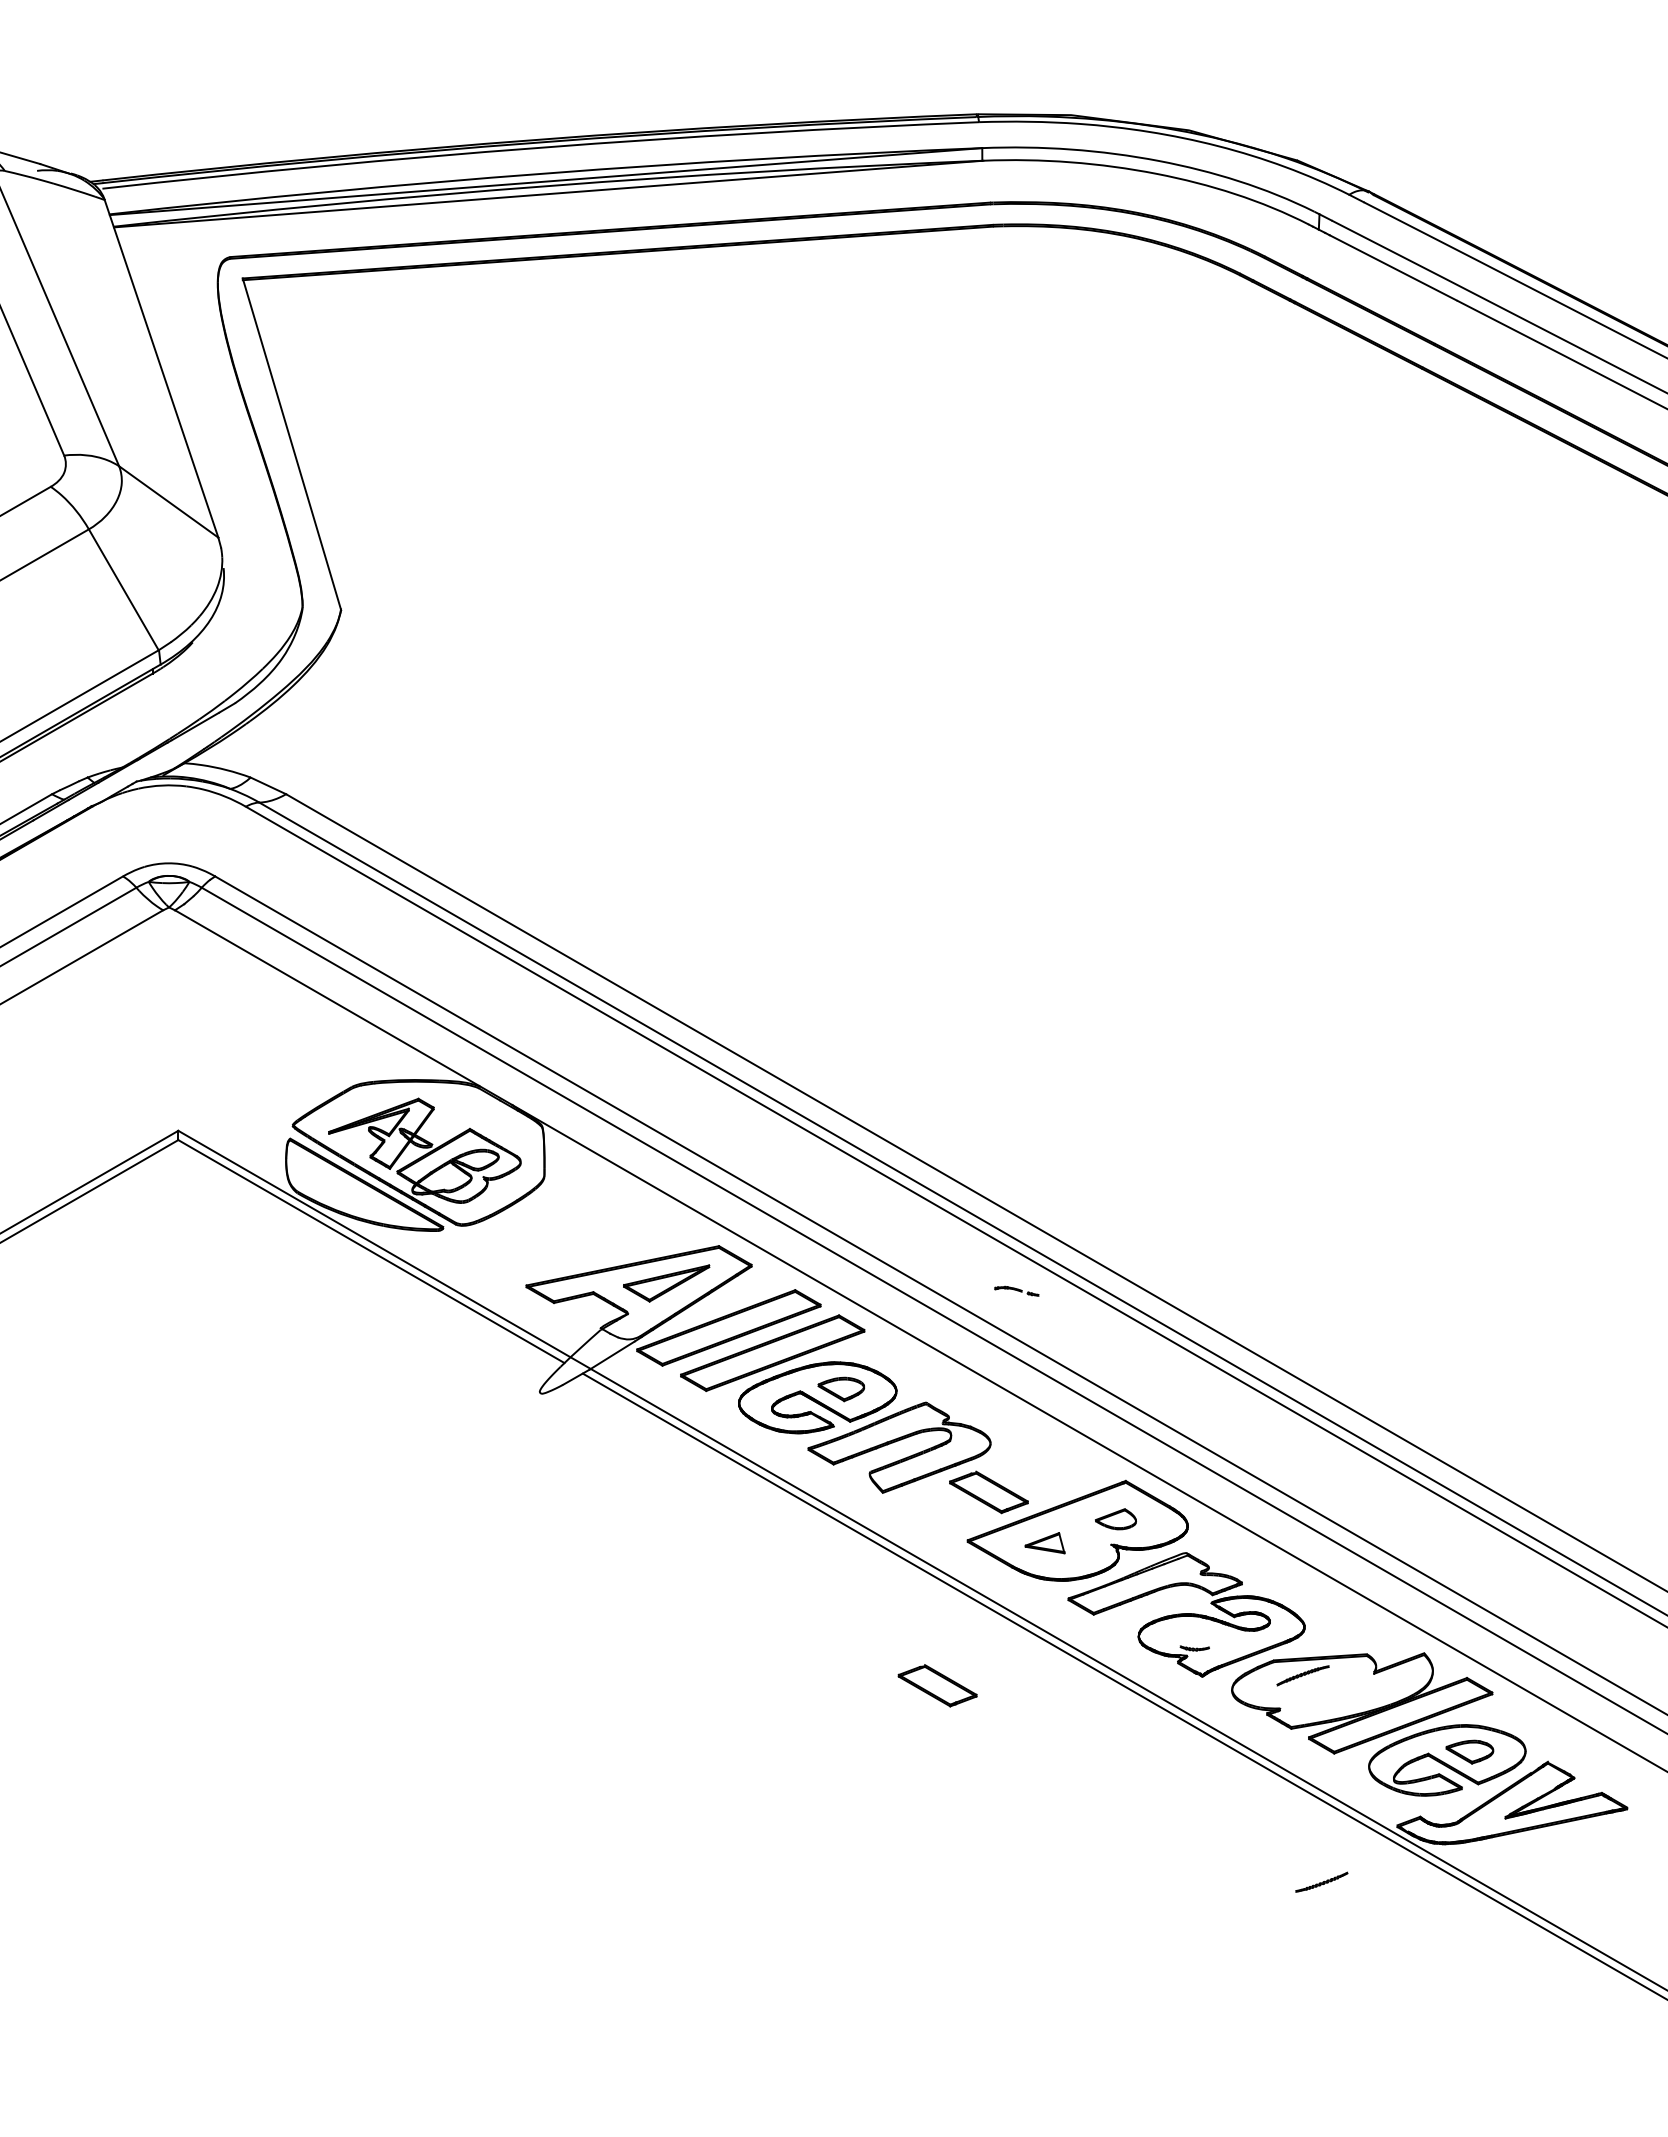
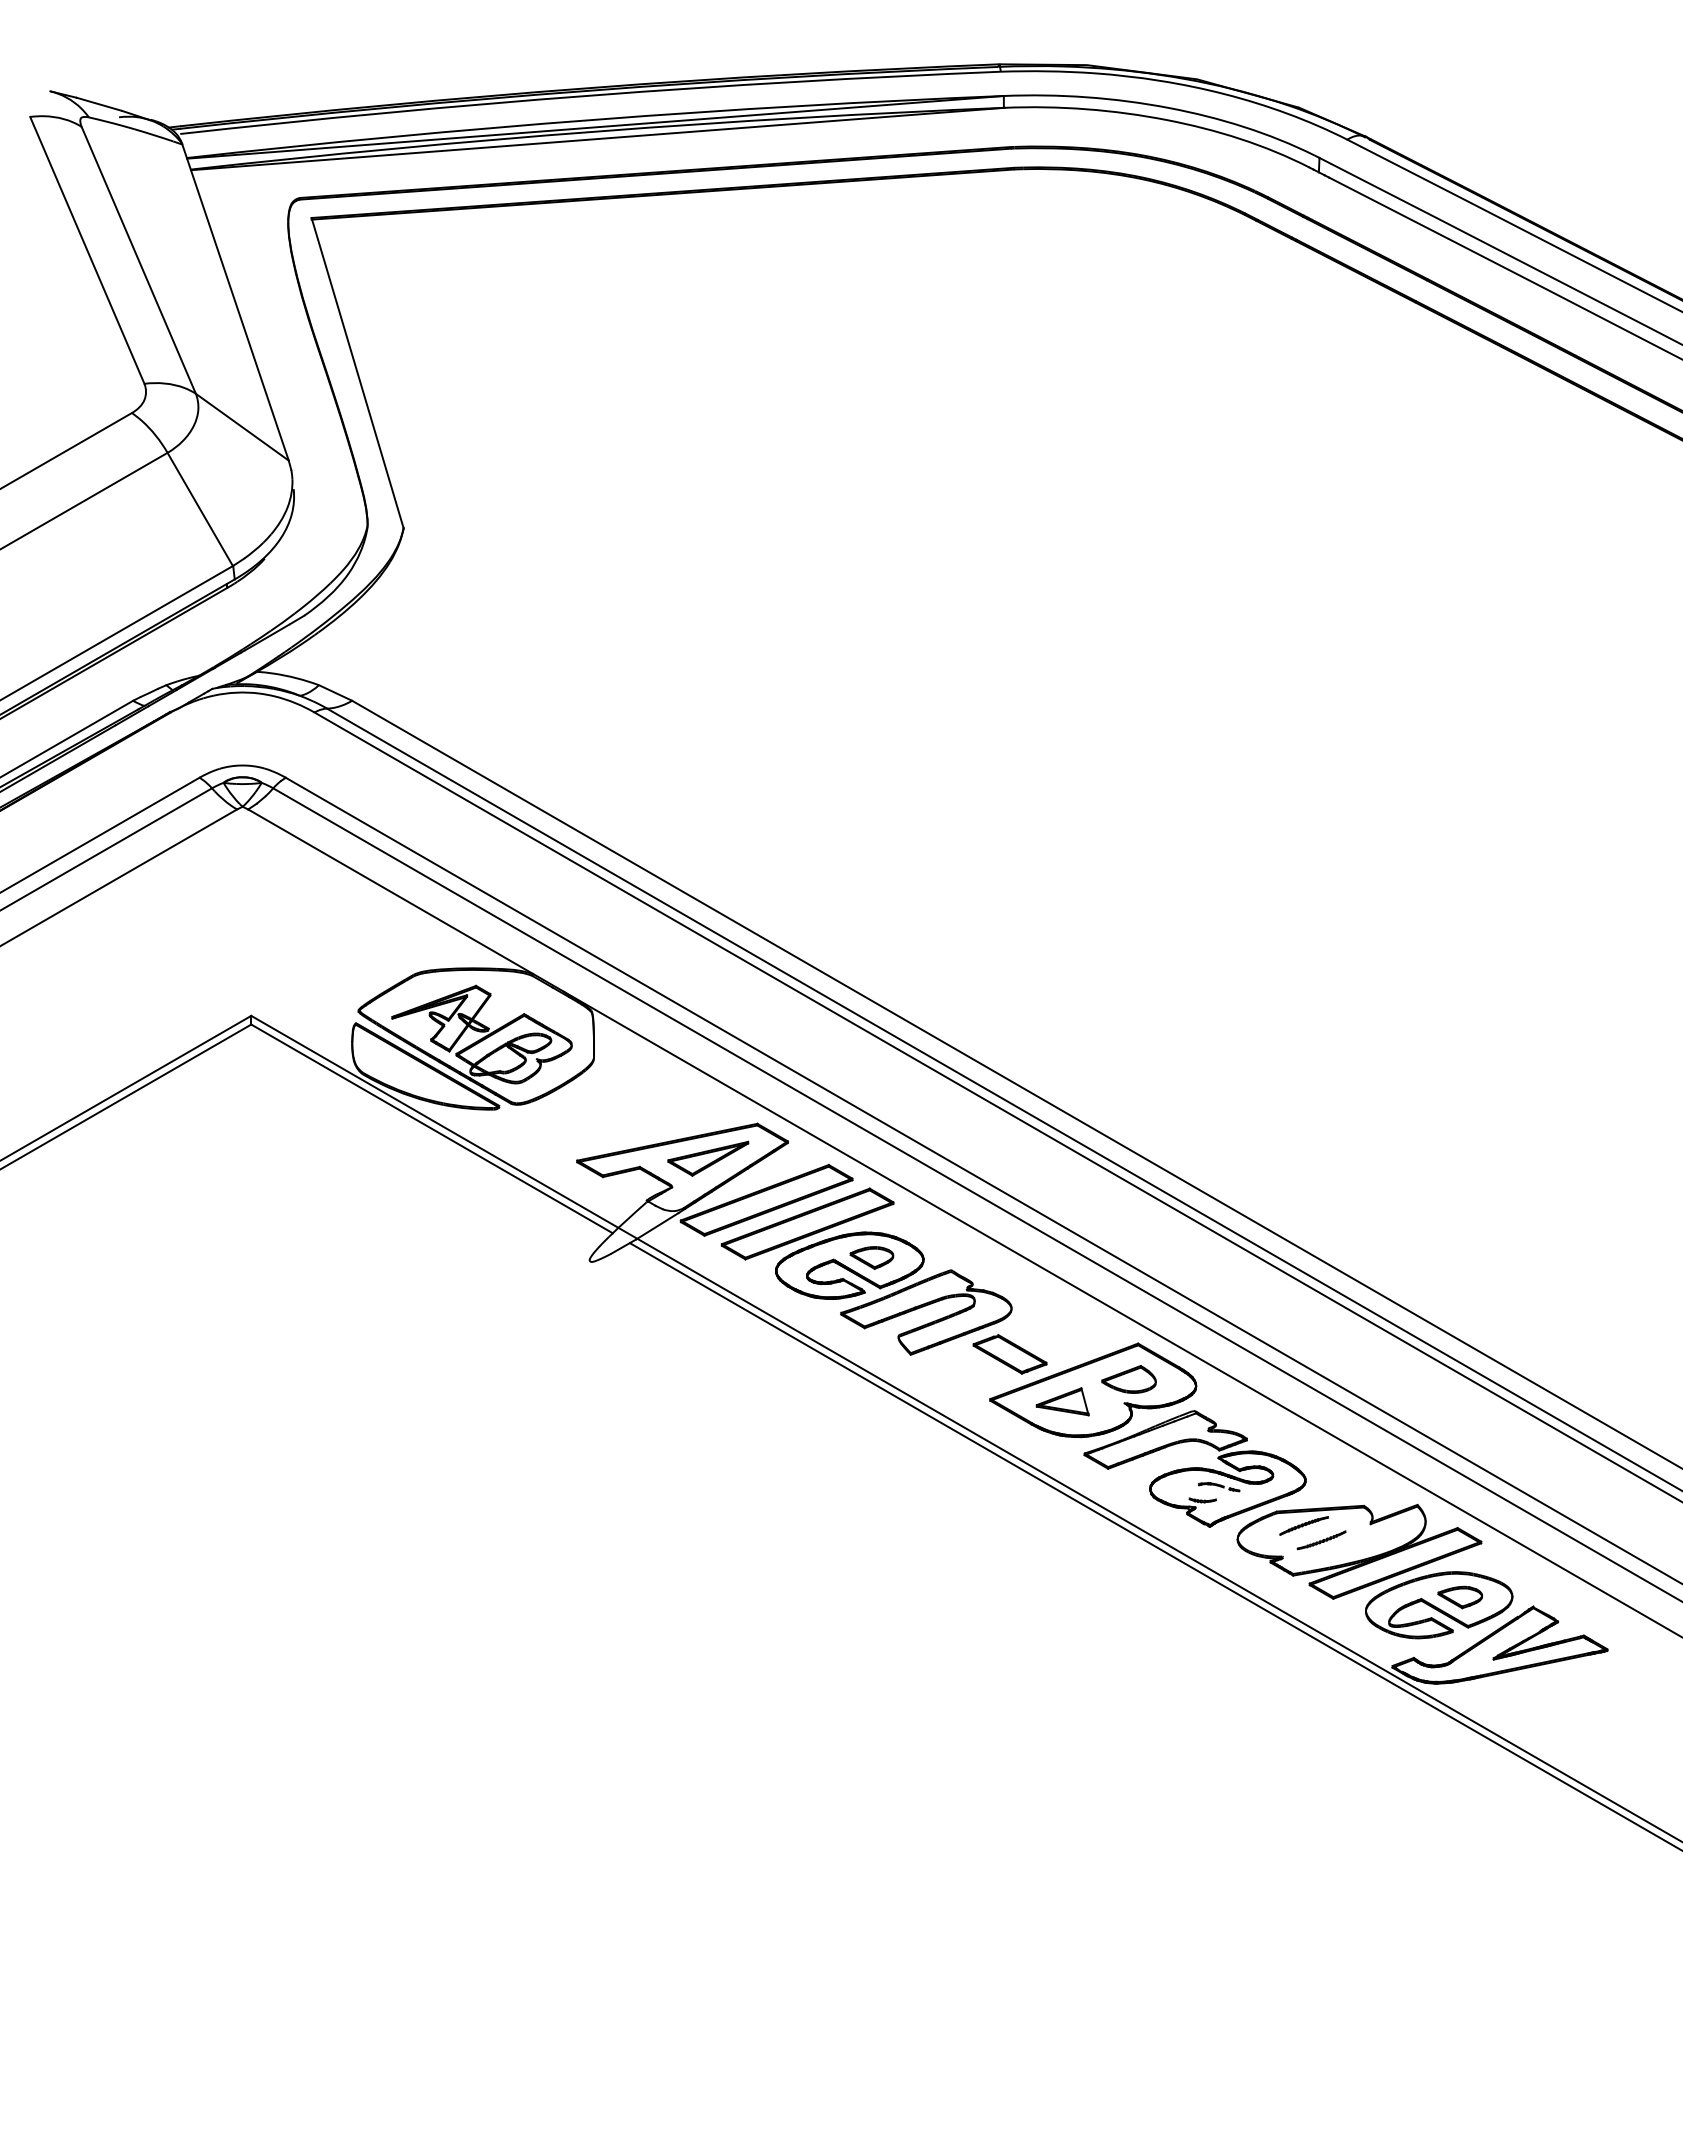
part: (1017, 1291) -> (1219, 1487), moved
part: (1115, 1519) -> (1128, 1379), size x1.43
part: (1044, 1542) -> (1062, 1401), size x1.43
part: (937, 1685) -> (961, 1535), removed
part: (1321, 1882) -> (1321, 1540), moved

